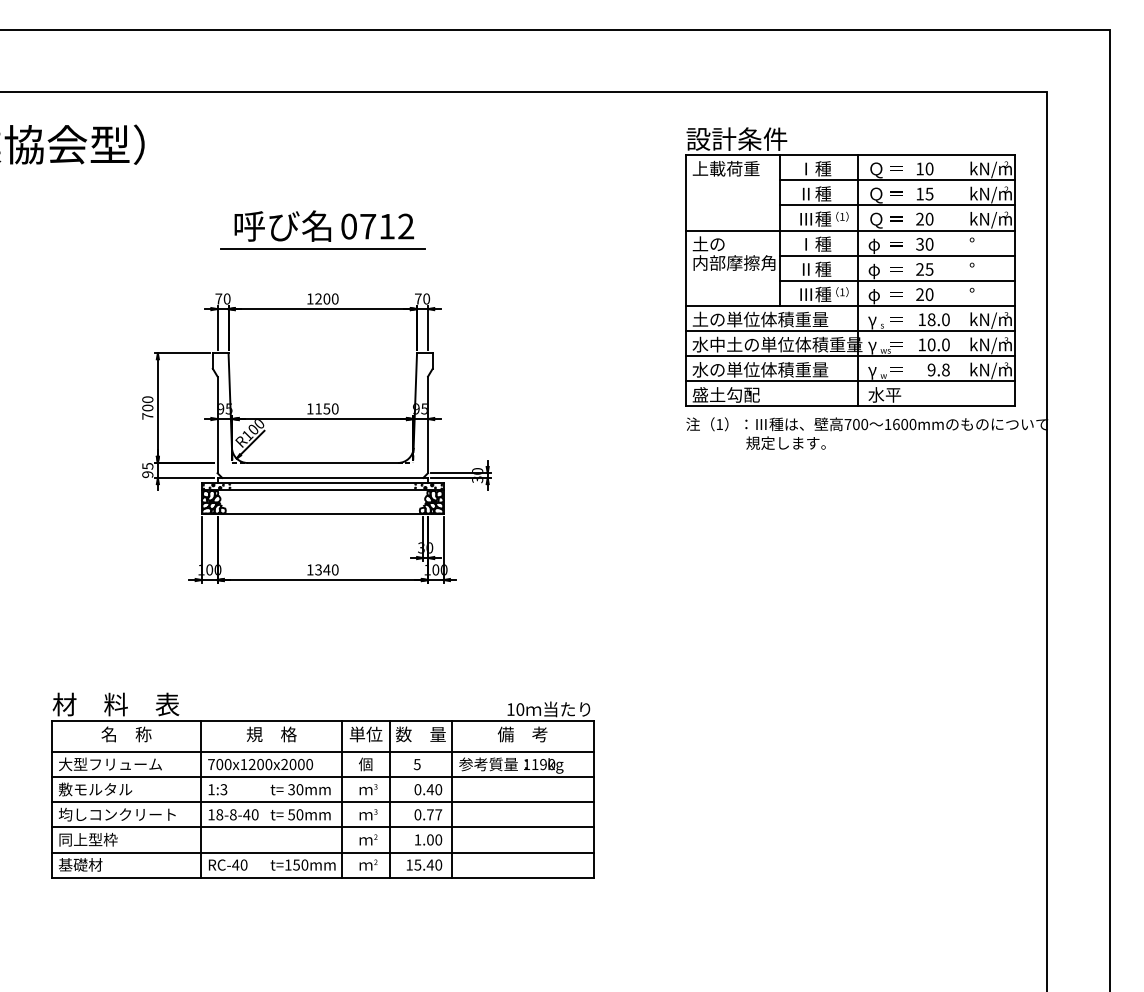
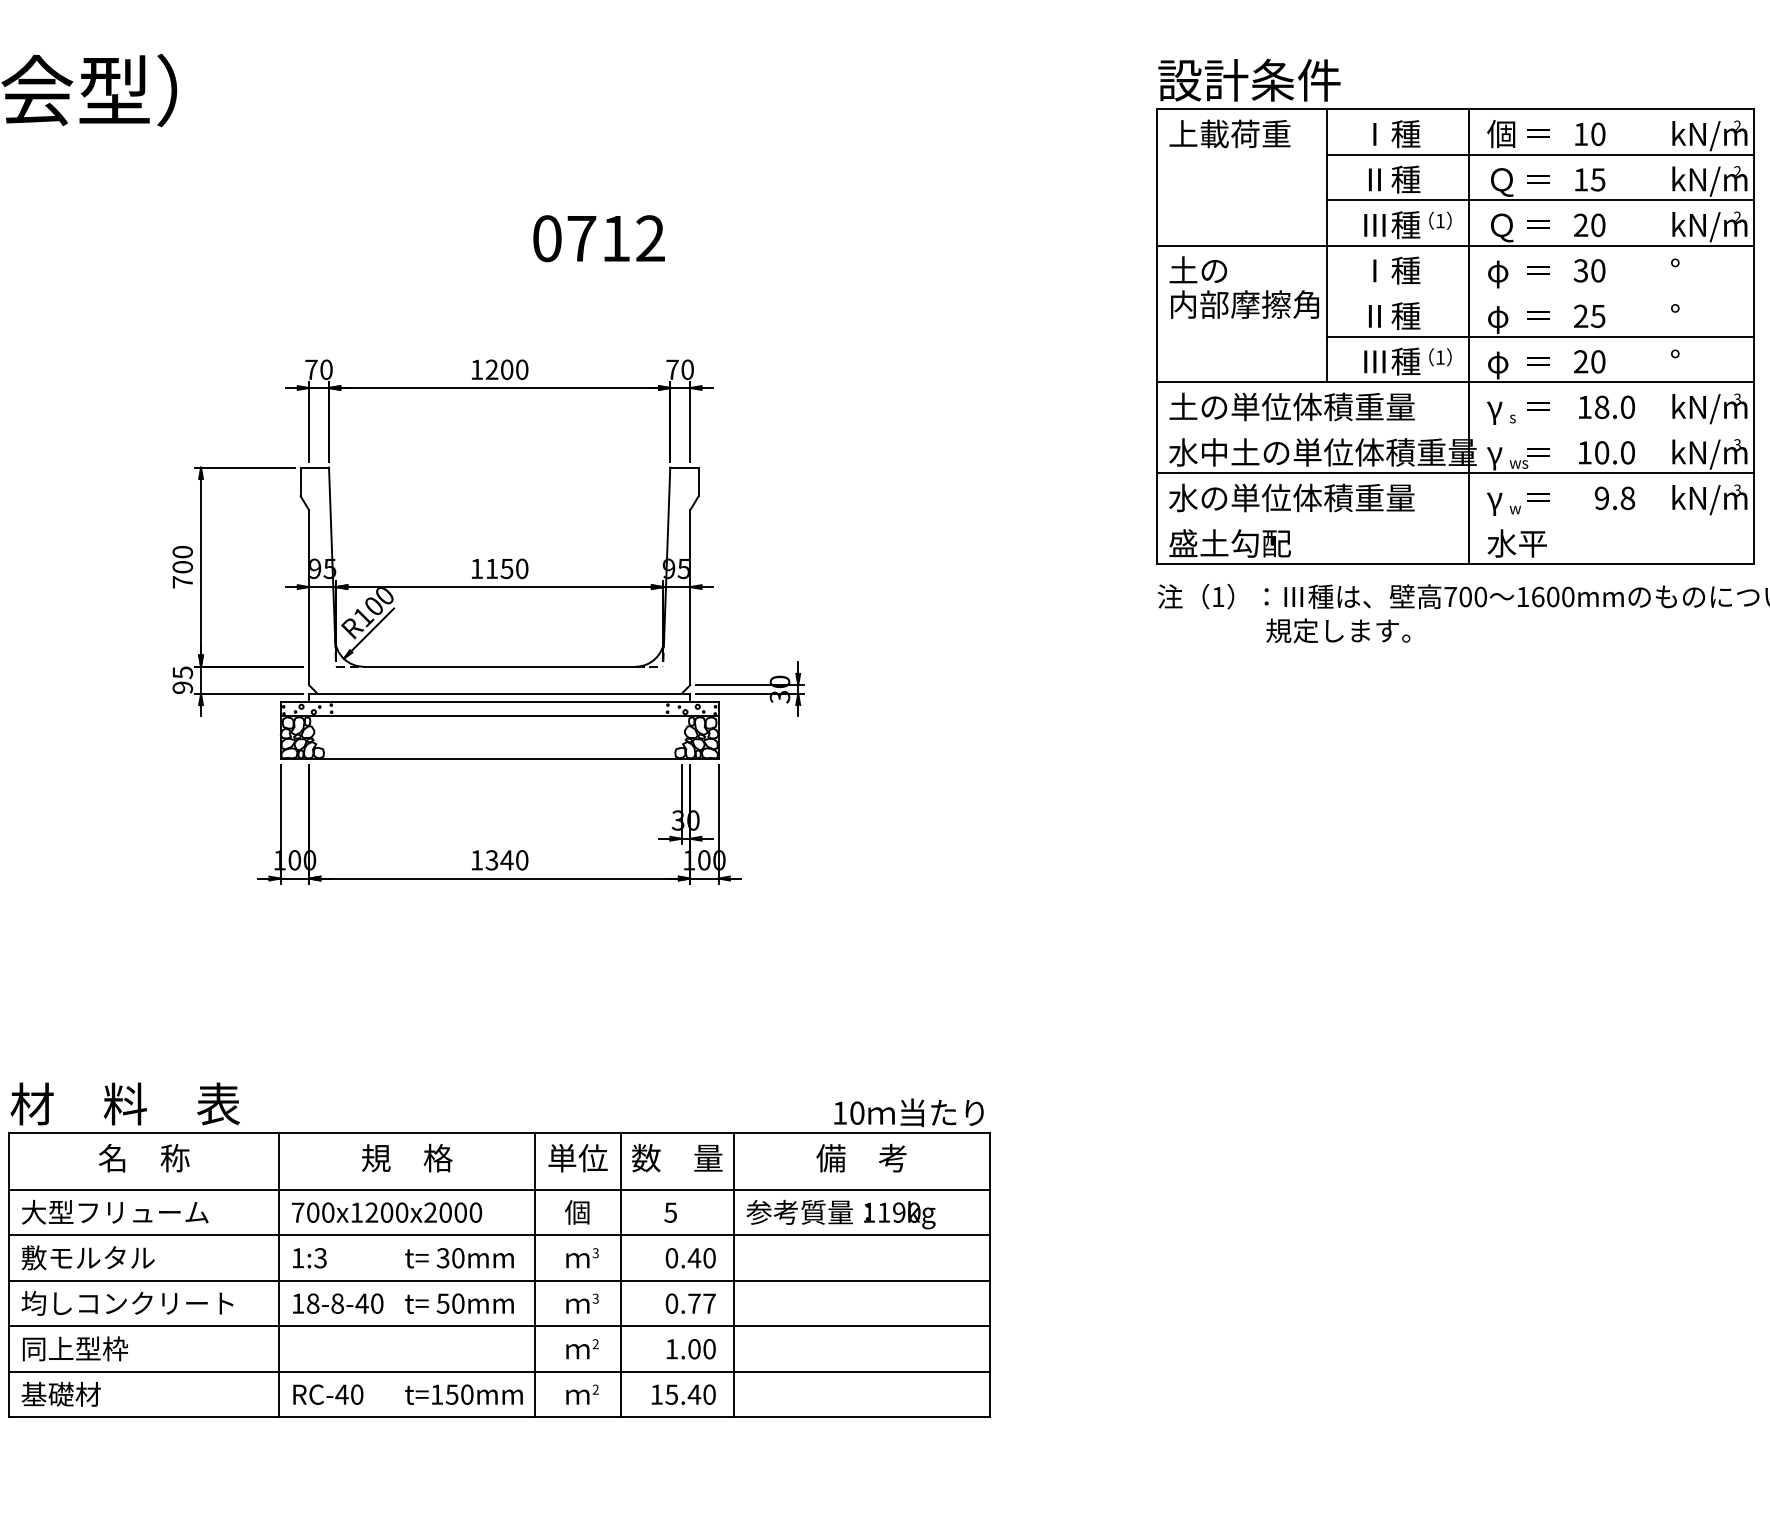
text: (875, 169) -> (1500, 135), Ｑ -> 個
part: (322, 229) -> (499, 243), removed
line: (897, 255) -> (1540, 290), removed
line: (850, 331) -> (1455, 428), removed
line: (850, 381) -> (1455, 519), removed

